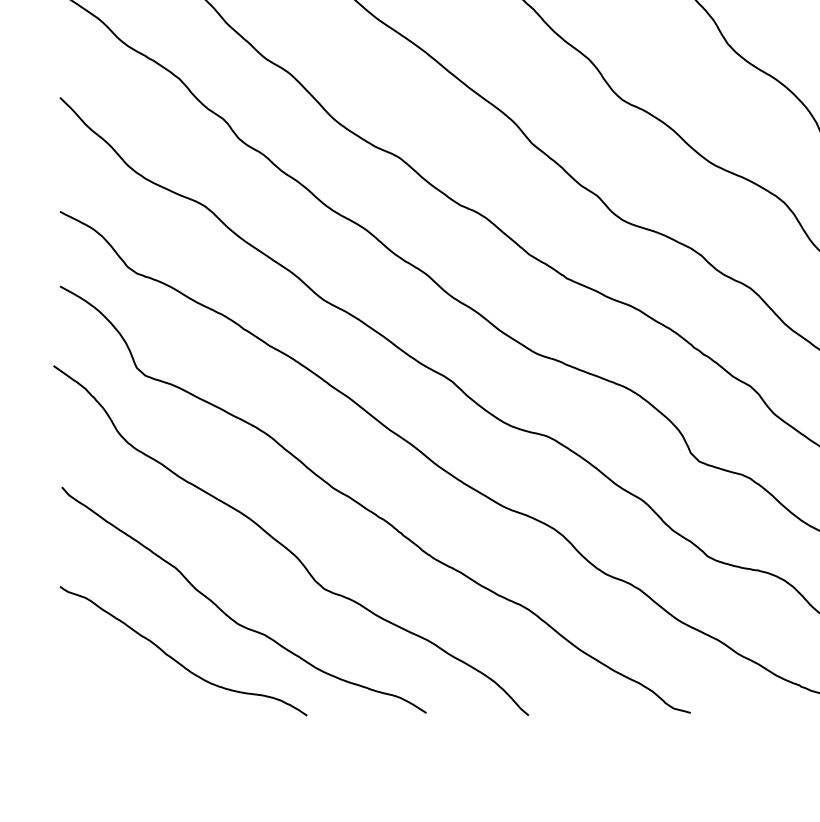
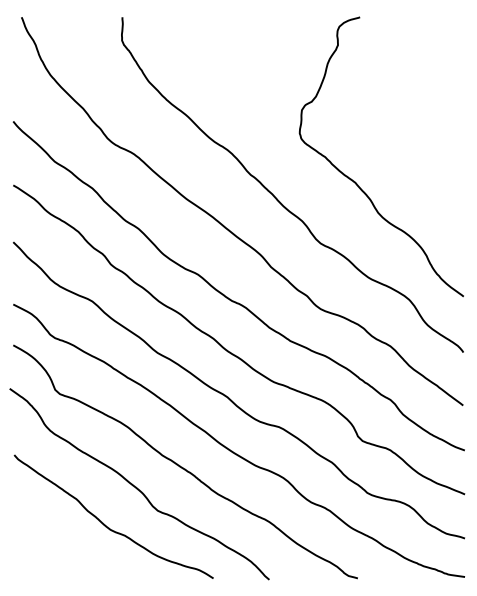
curve: (175, 658) -> (76, 548), removed

